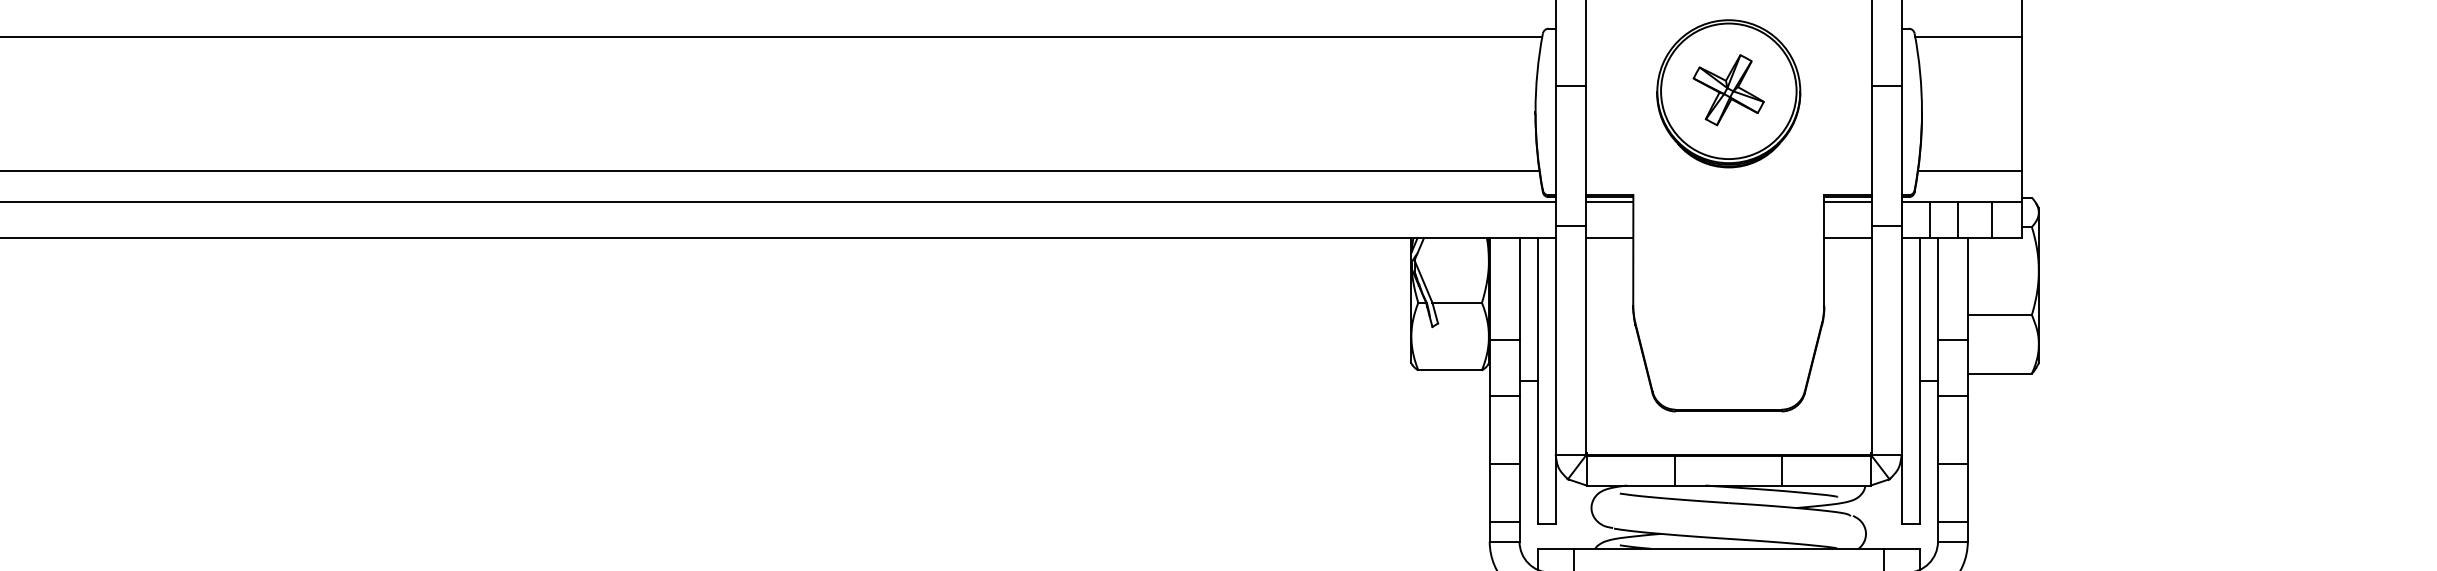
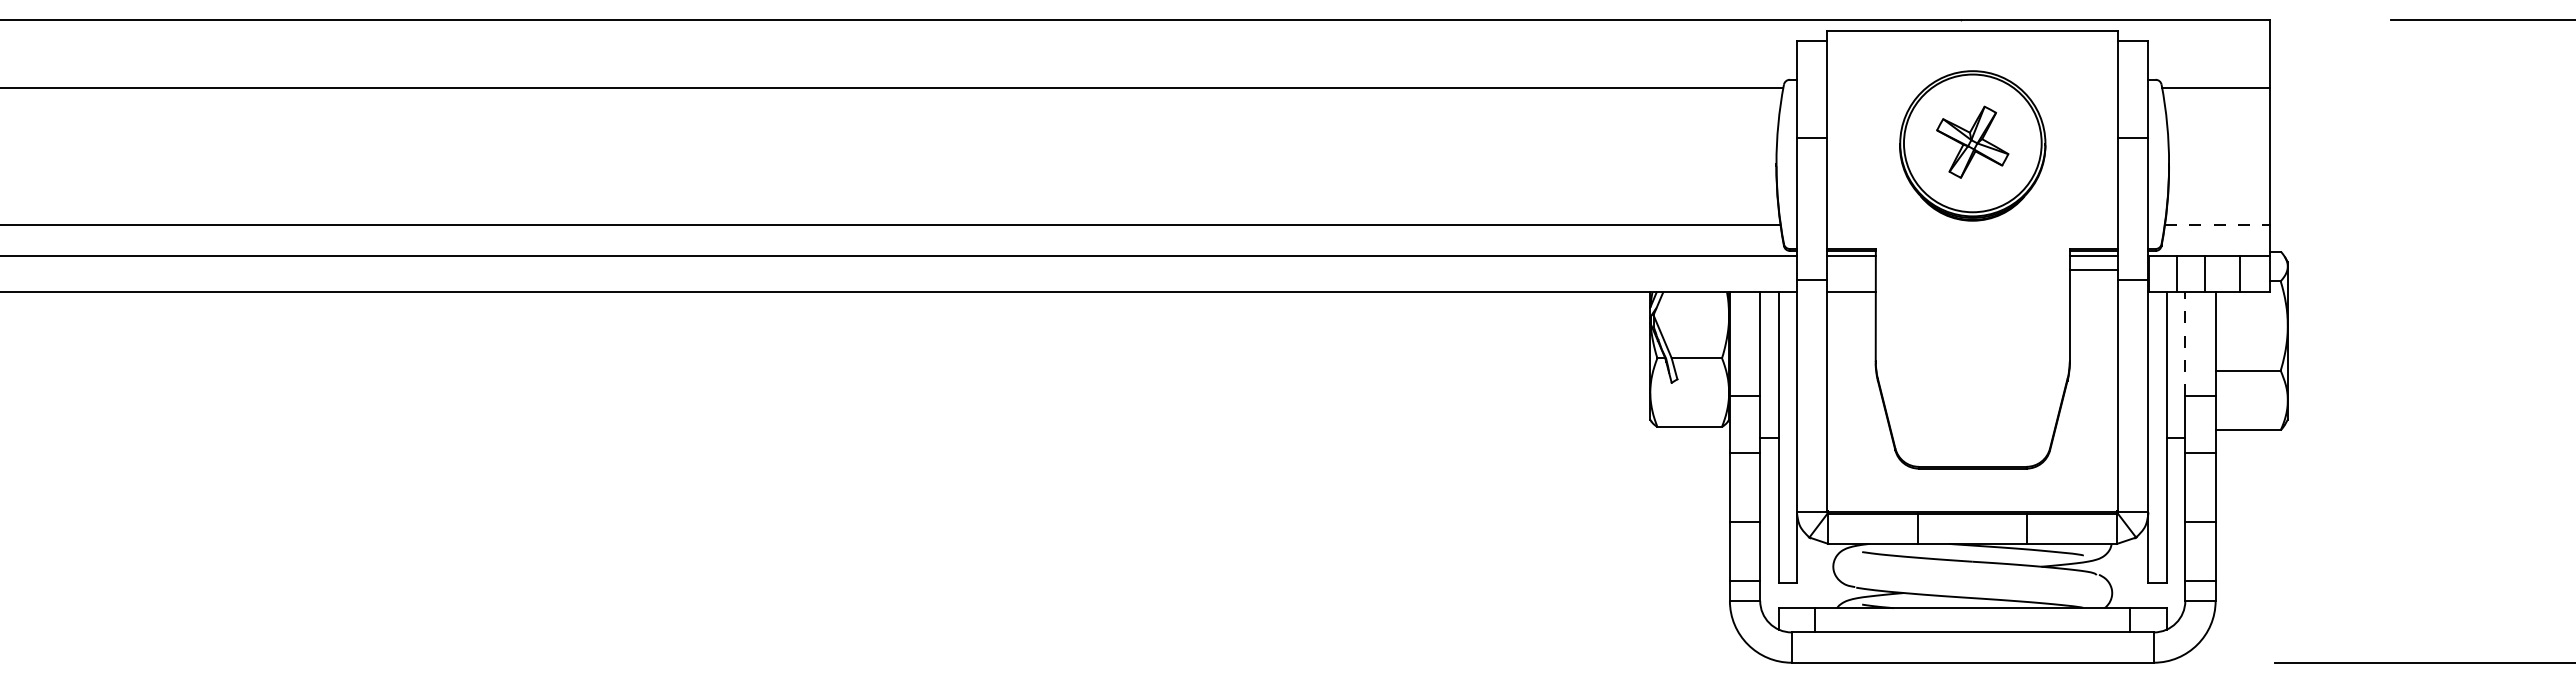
line: (1969, 171) -> (2217, 224), solid -> dashed
line: (1847, 238) -> (2093, 270), moved
line: (1938, 289) -> (2185, 344), solid -> dashed

